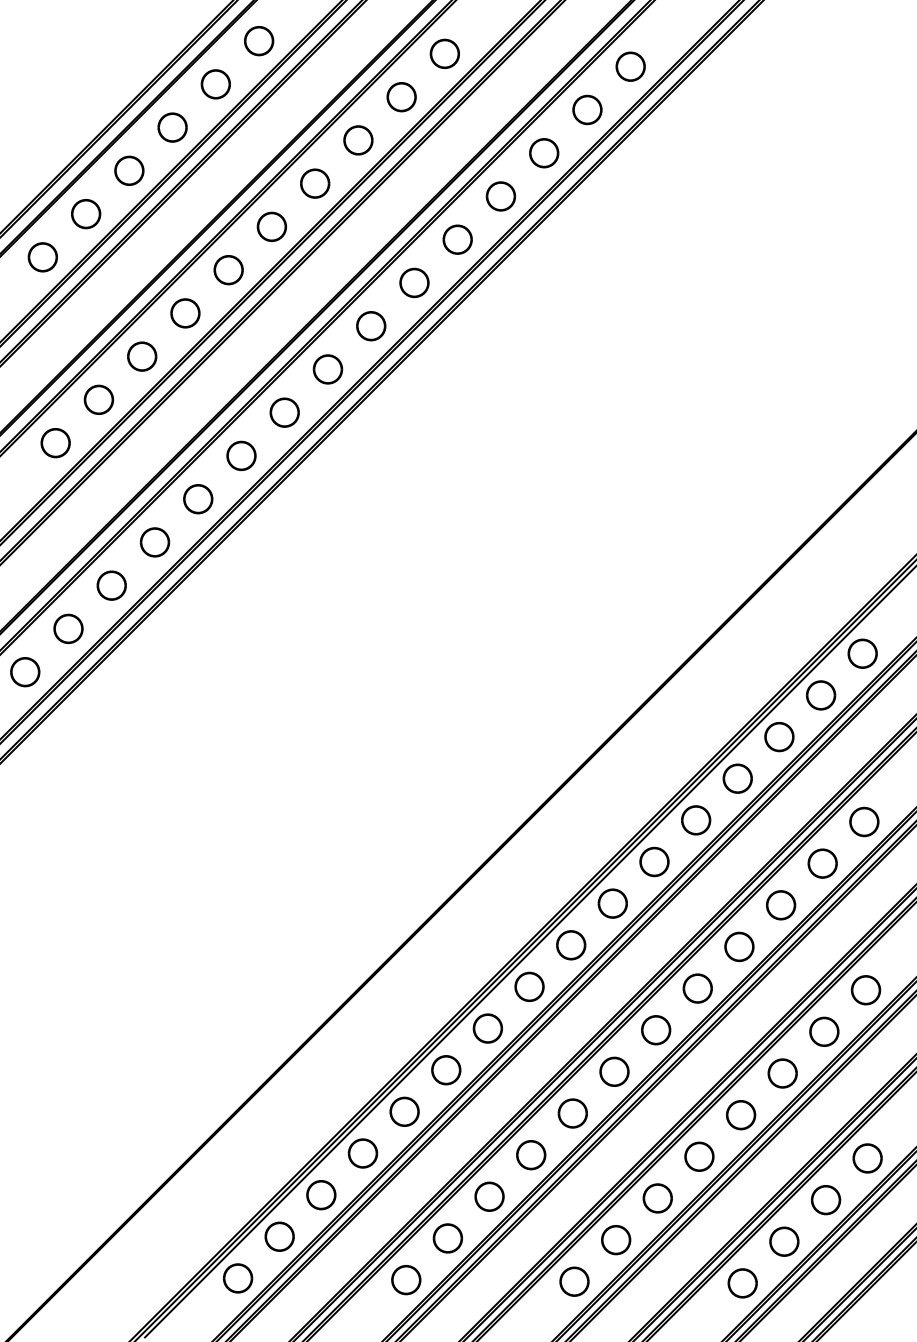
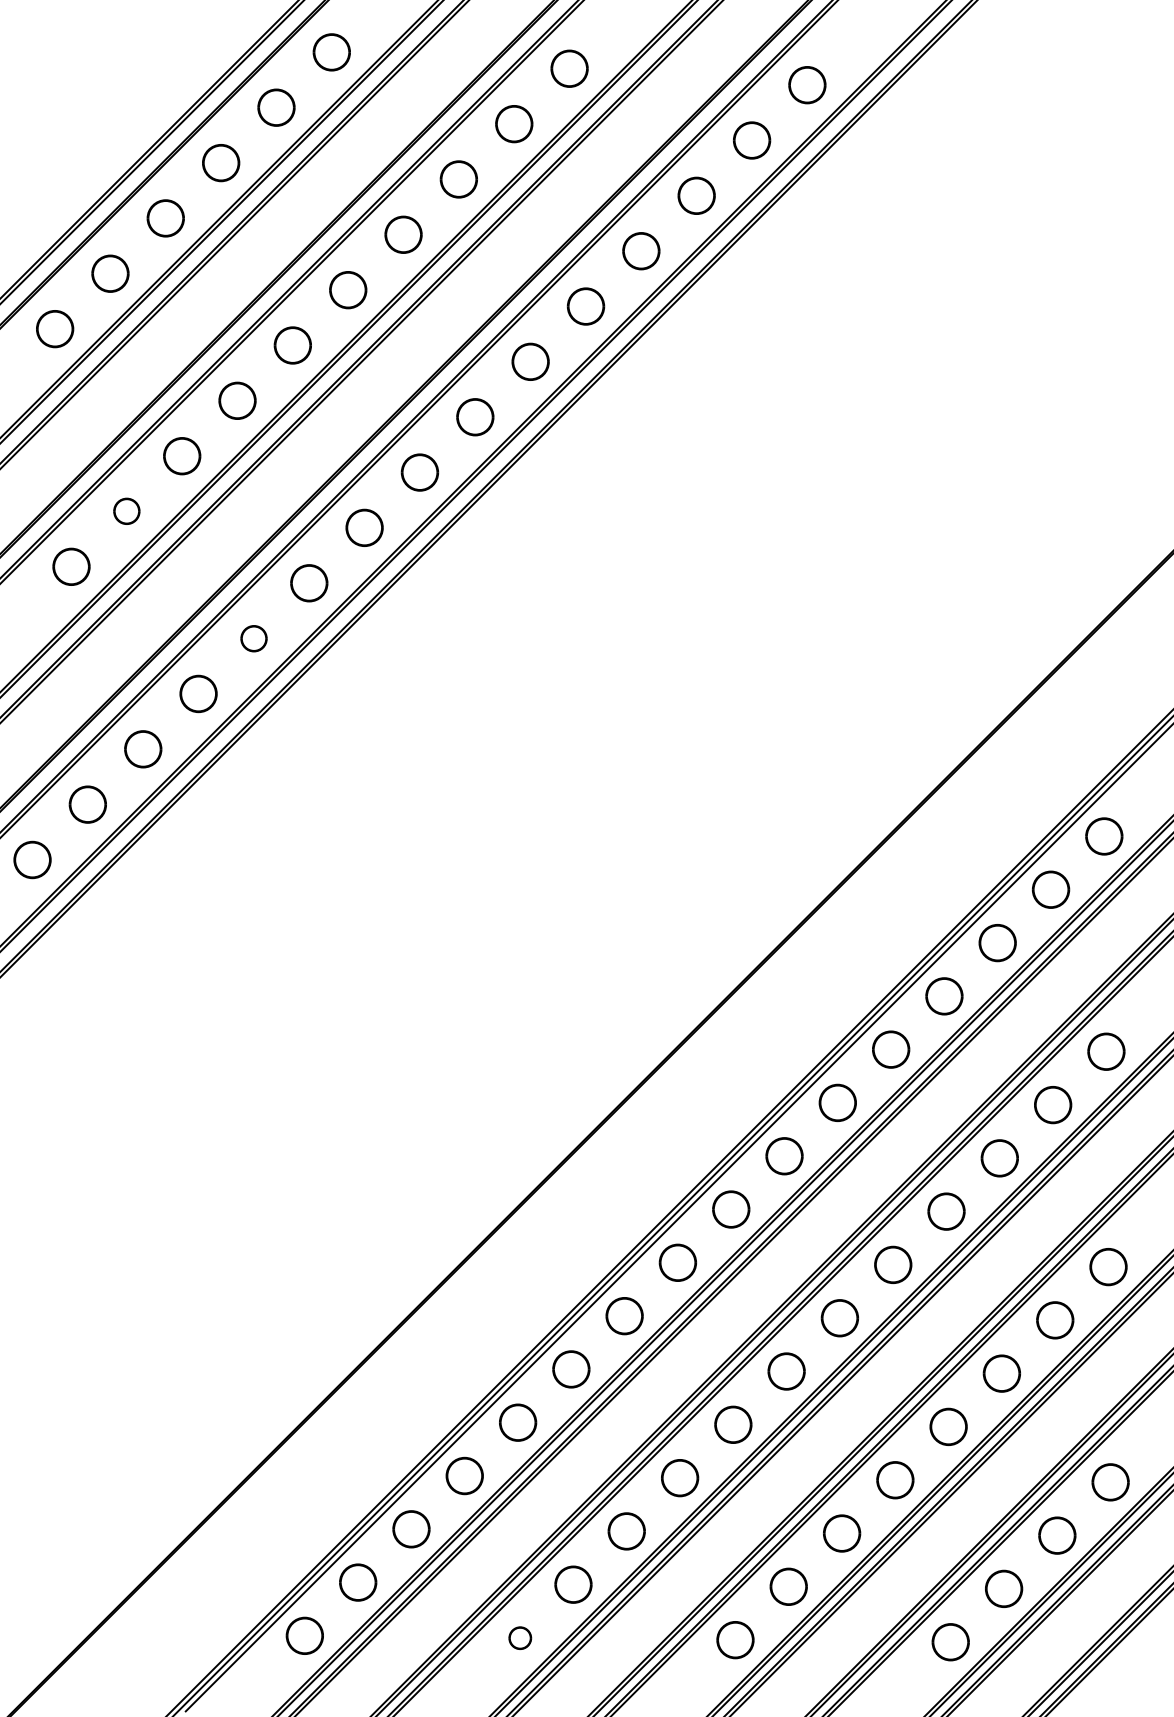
part: (98, 399) -> (126, 511), size x0.7
part: (198, 499) -> (254, 639), size x0.7
part: (406, 1280) -> (520, 1638), size x0.6

